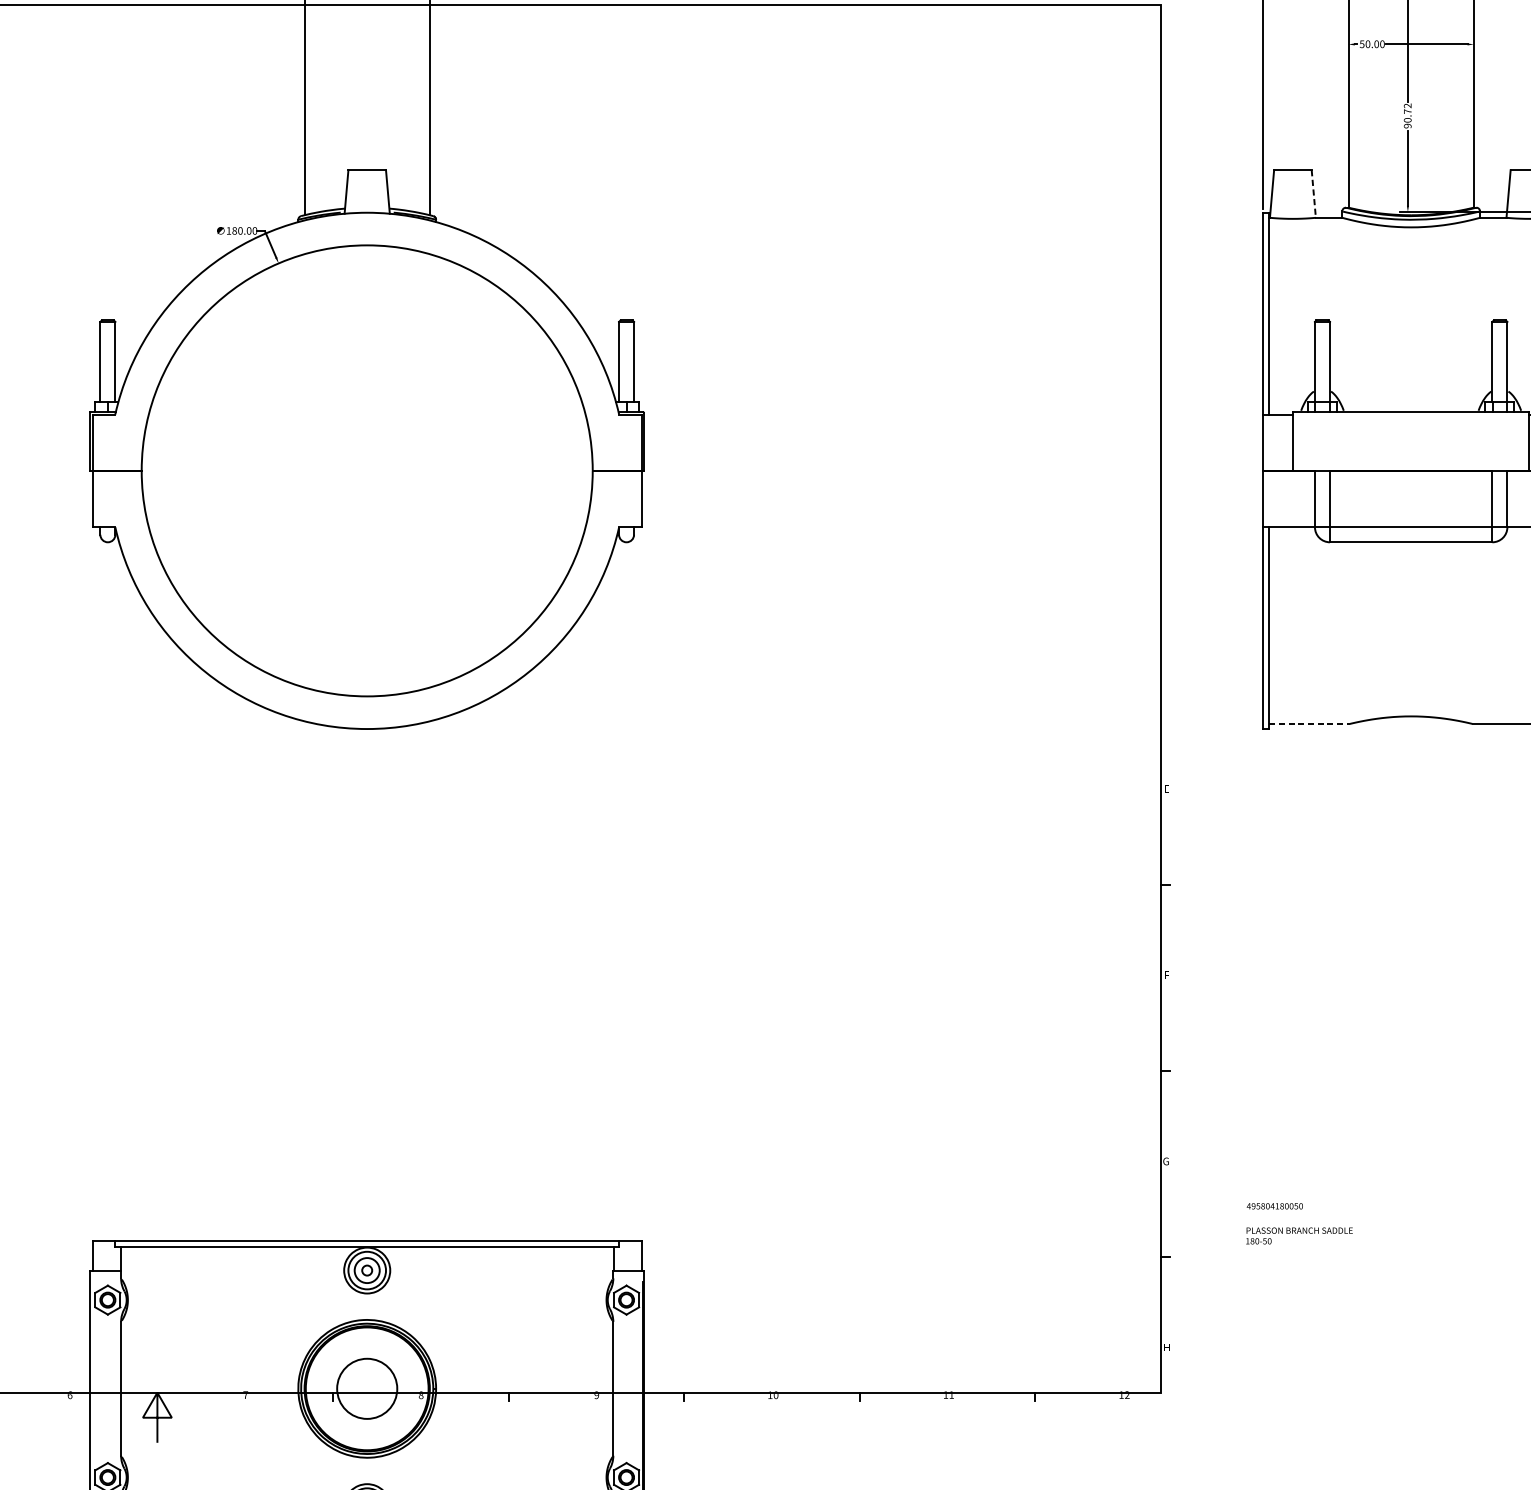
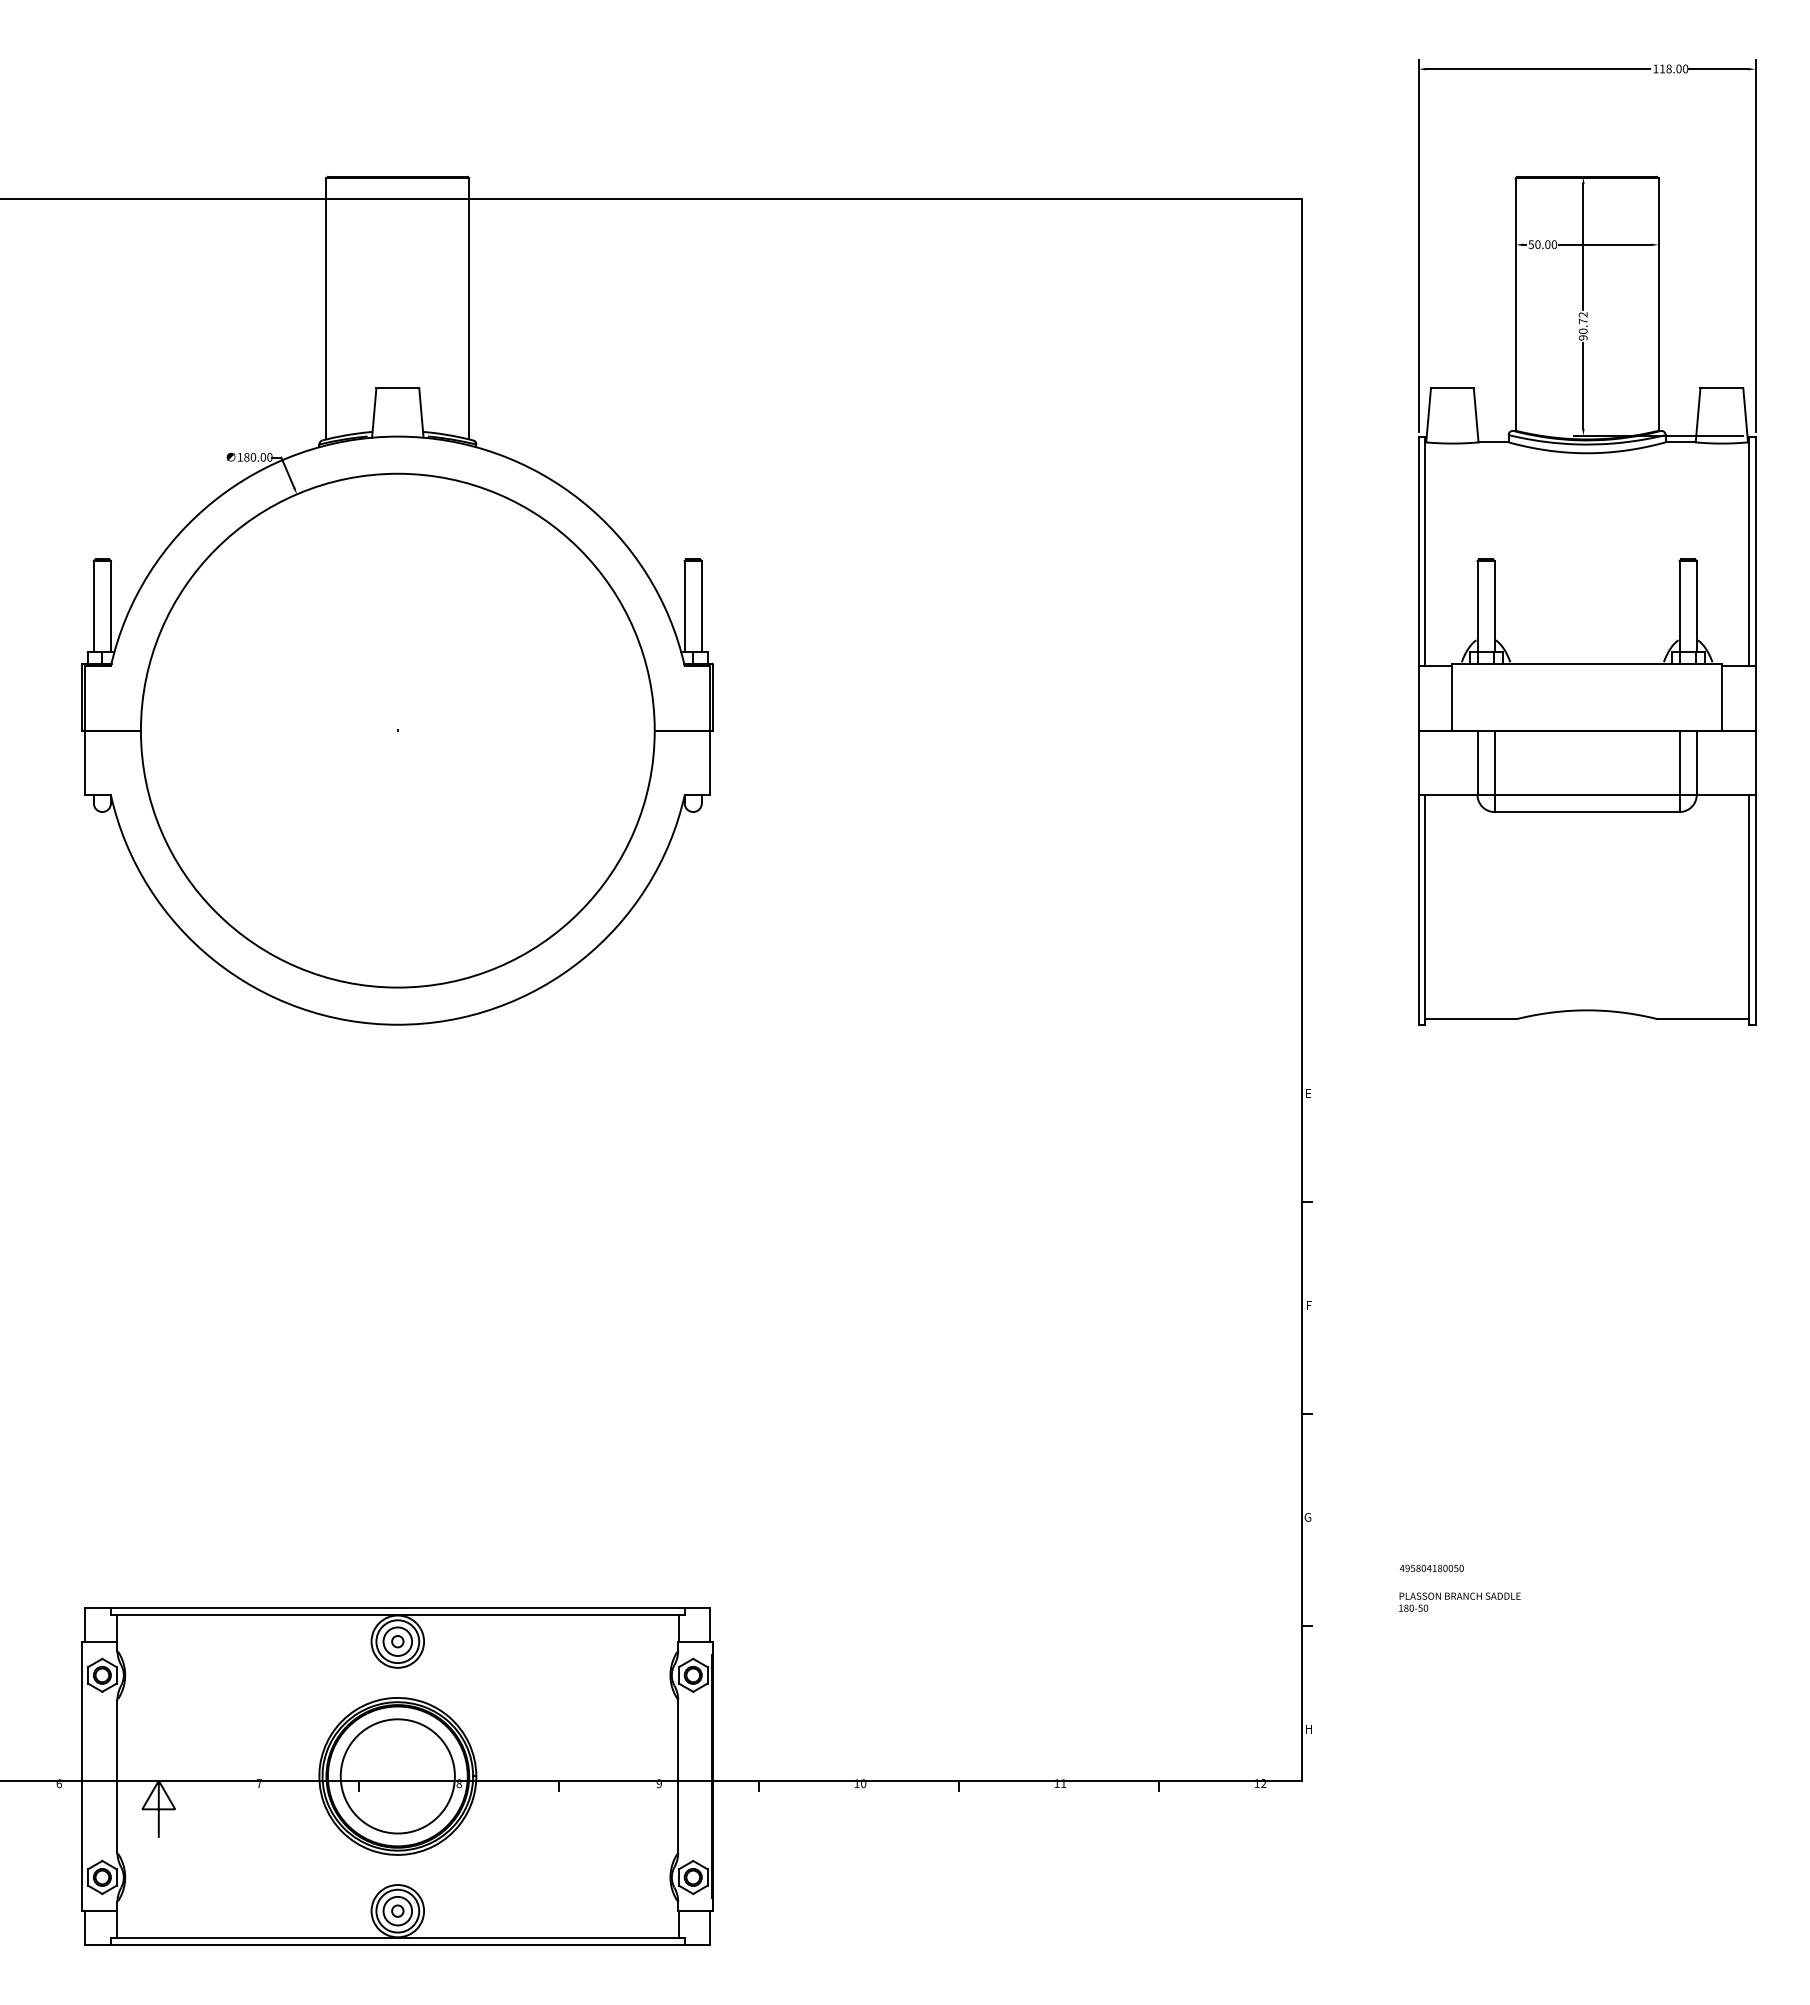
line: (1314, 194) -> (1476, 415), dashed -> solid
line: (1309, 723) -> (1471, 1018), dashed -> solid
circle: (366, 1388) -> (397, 1776), size x1.67

